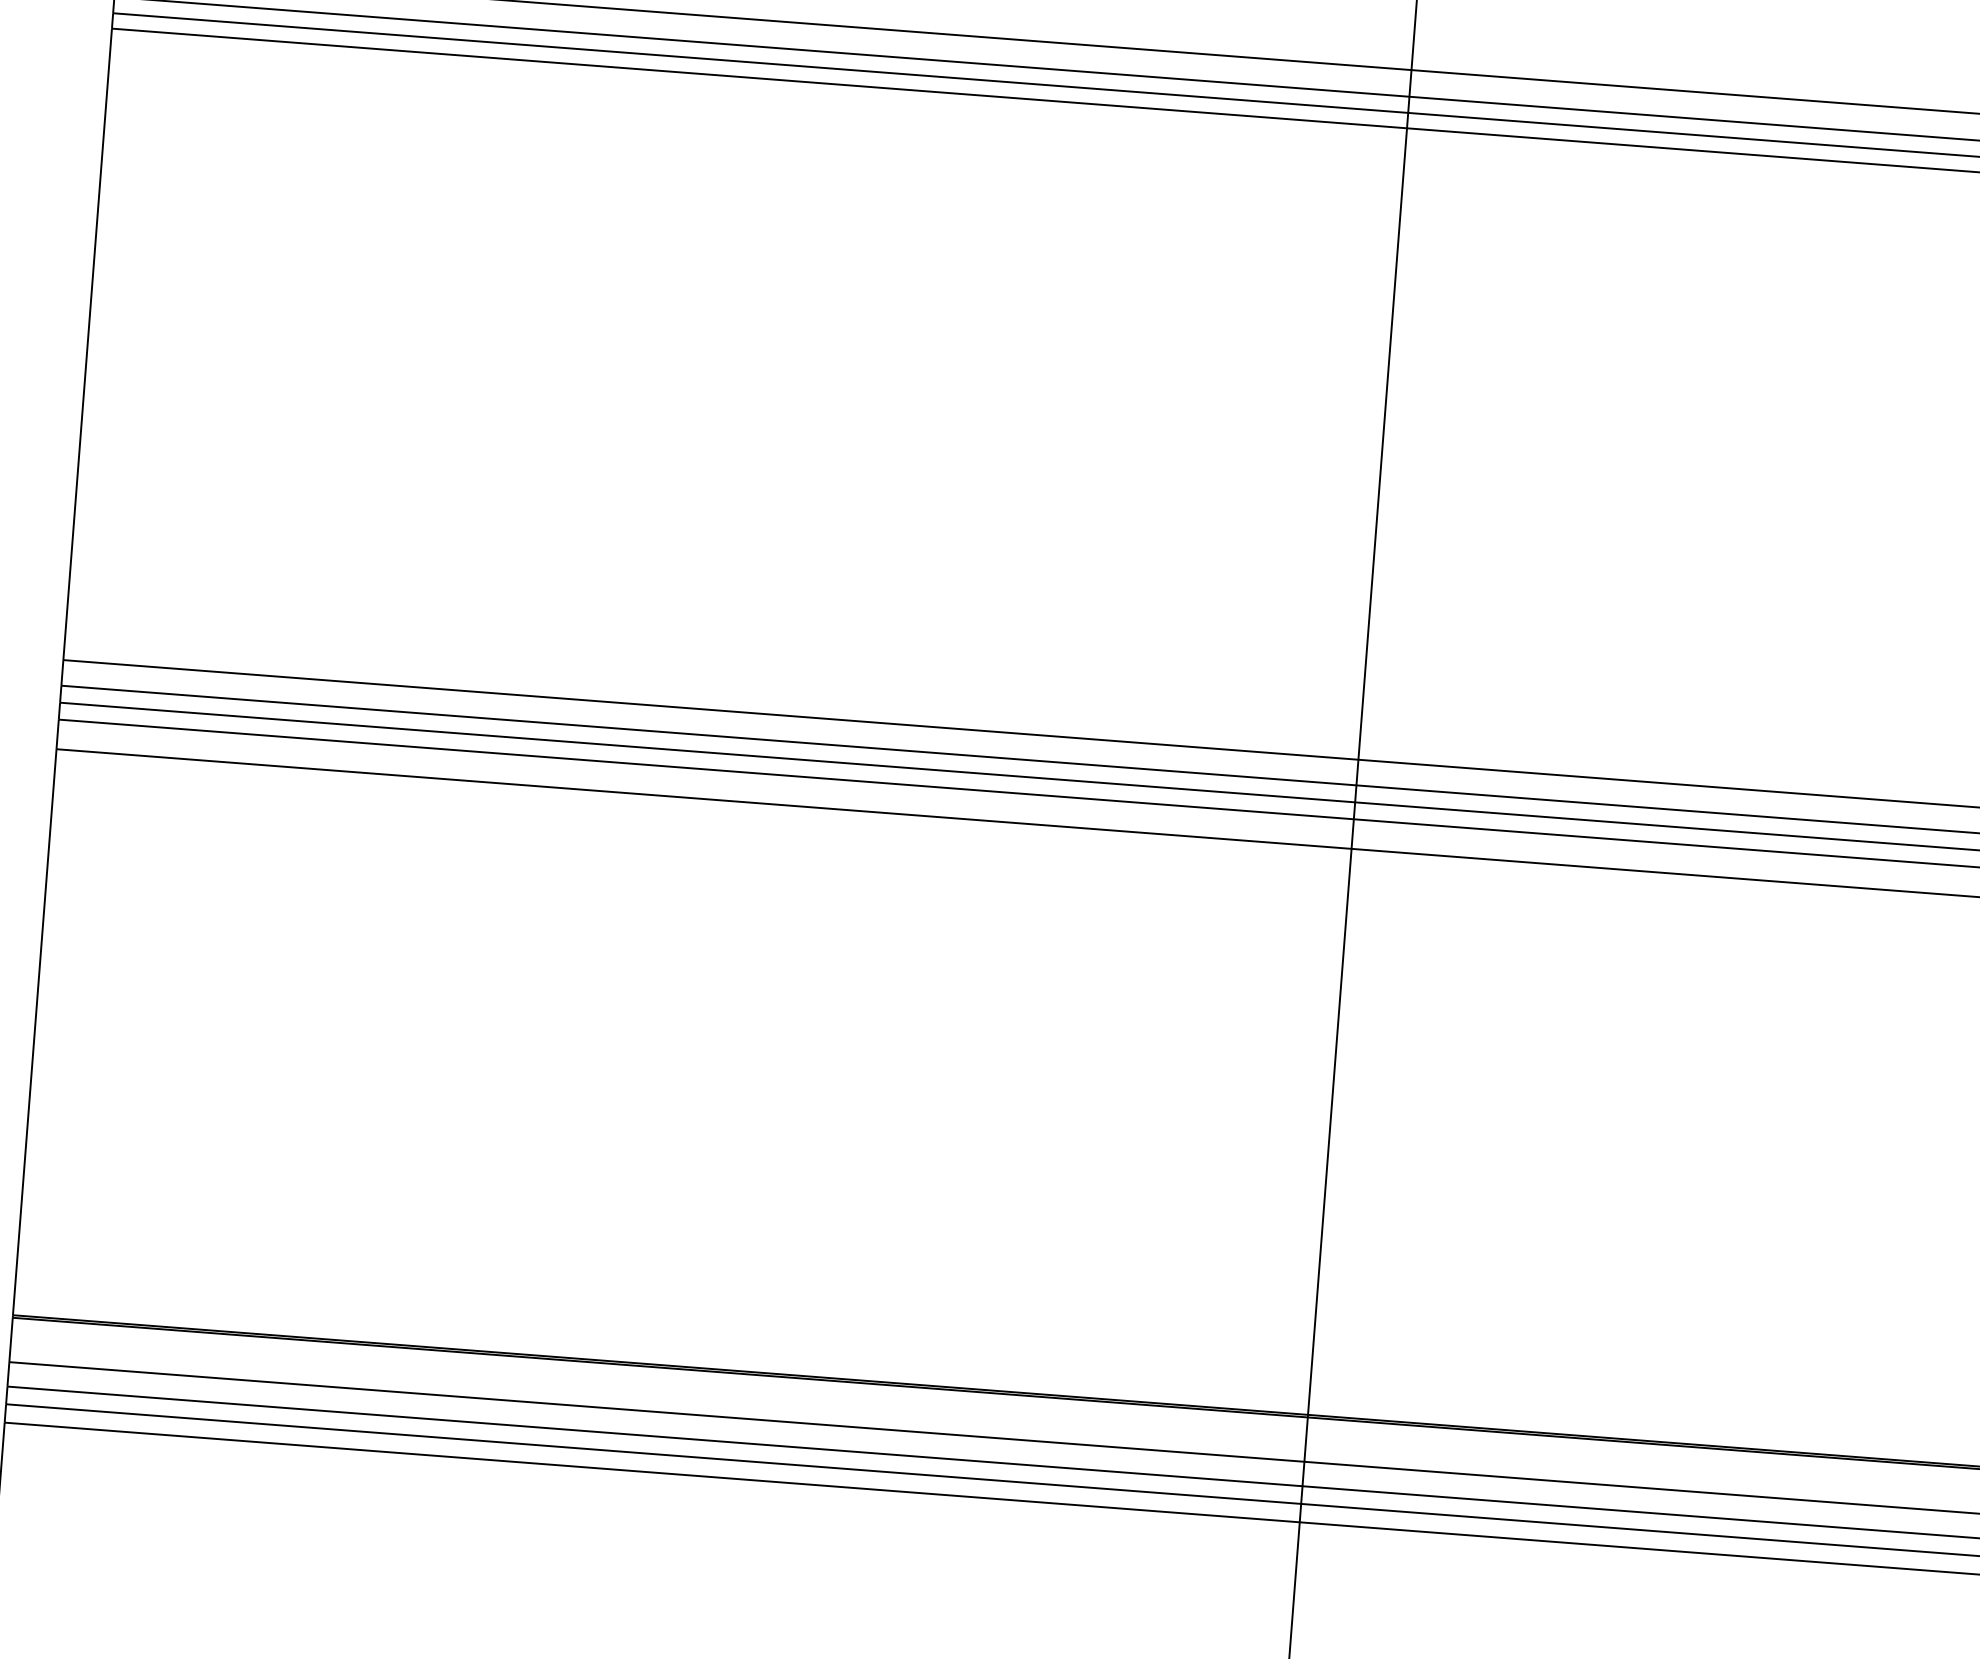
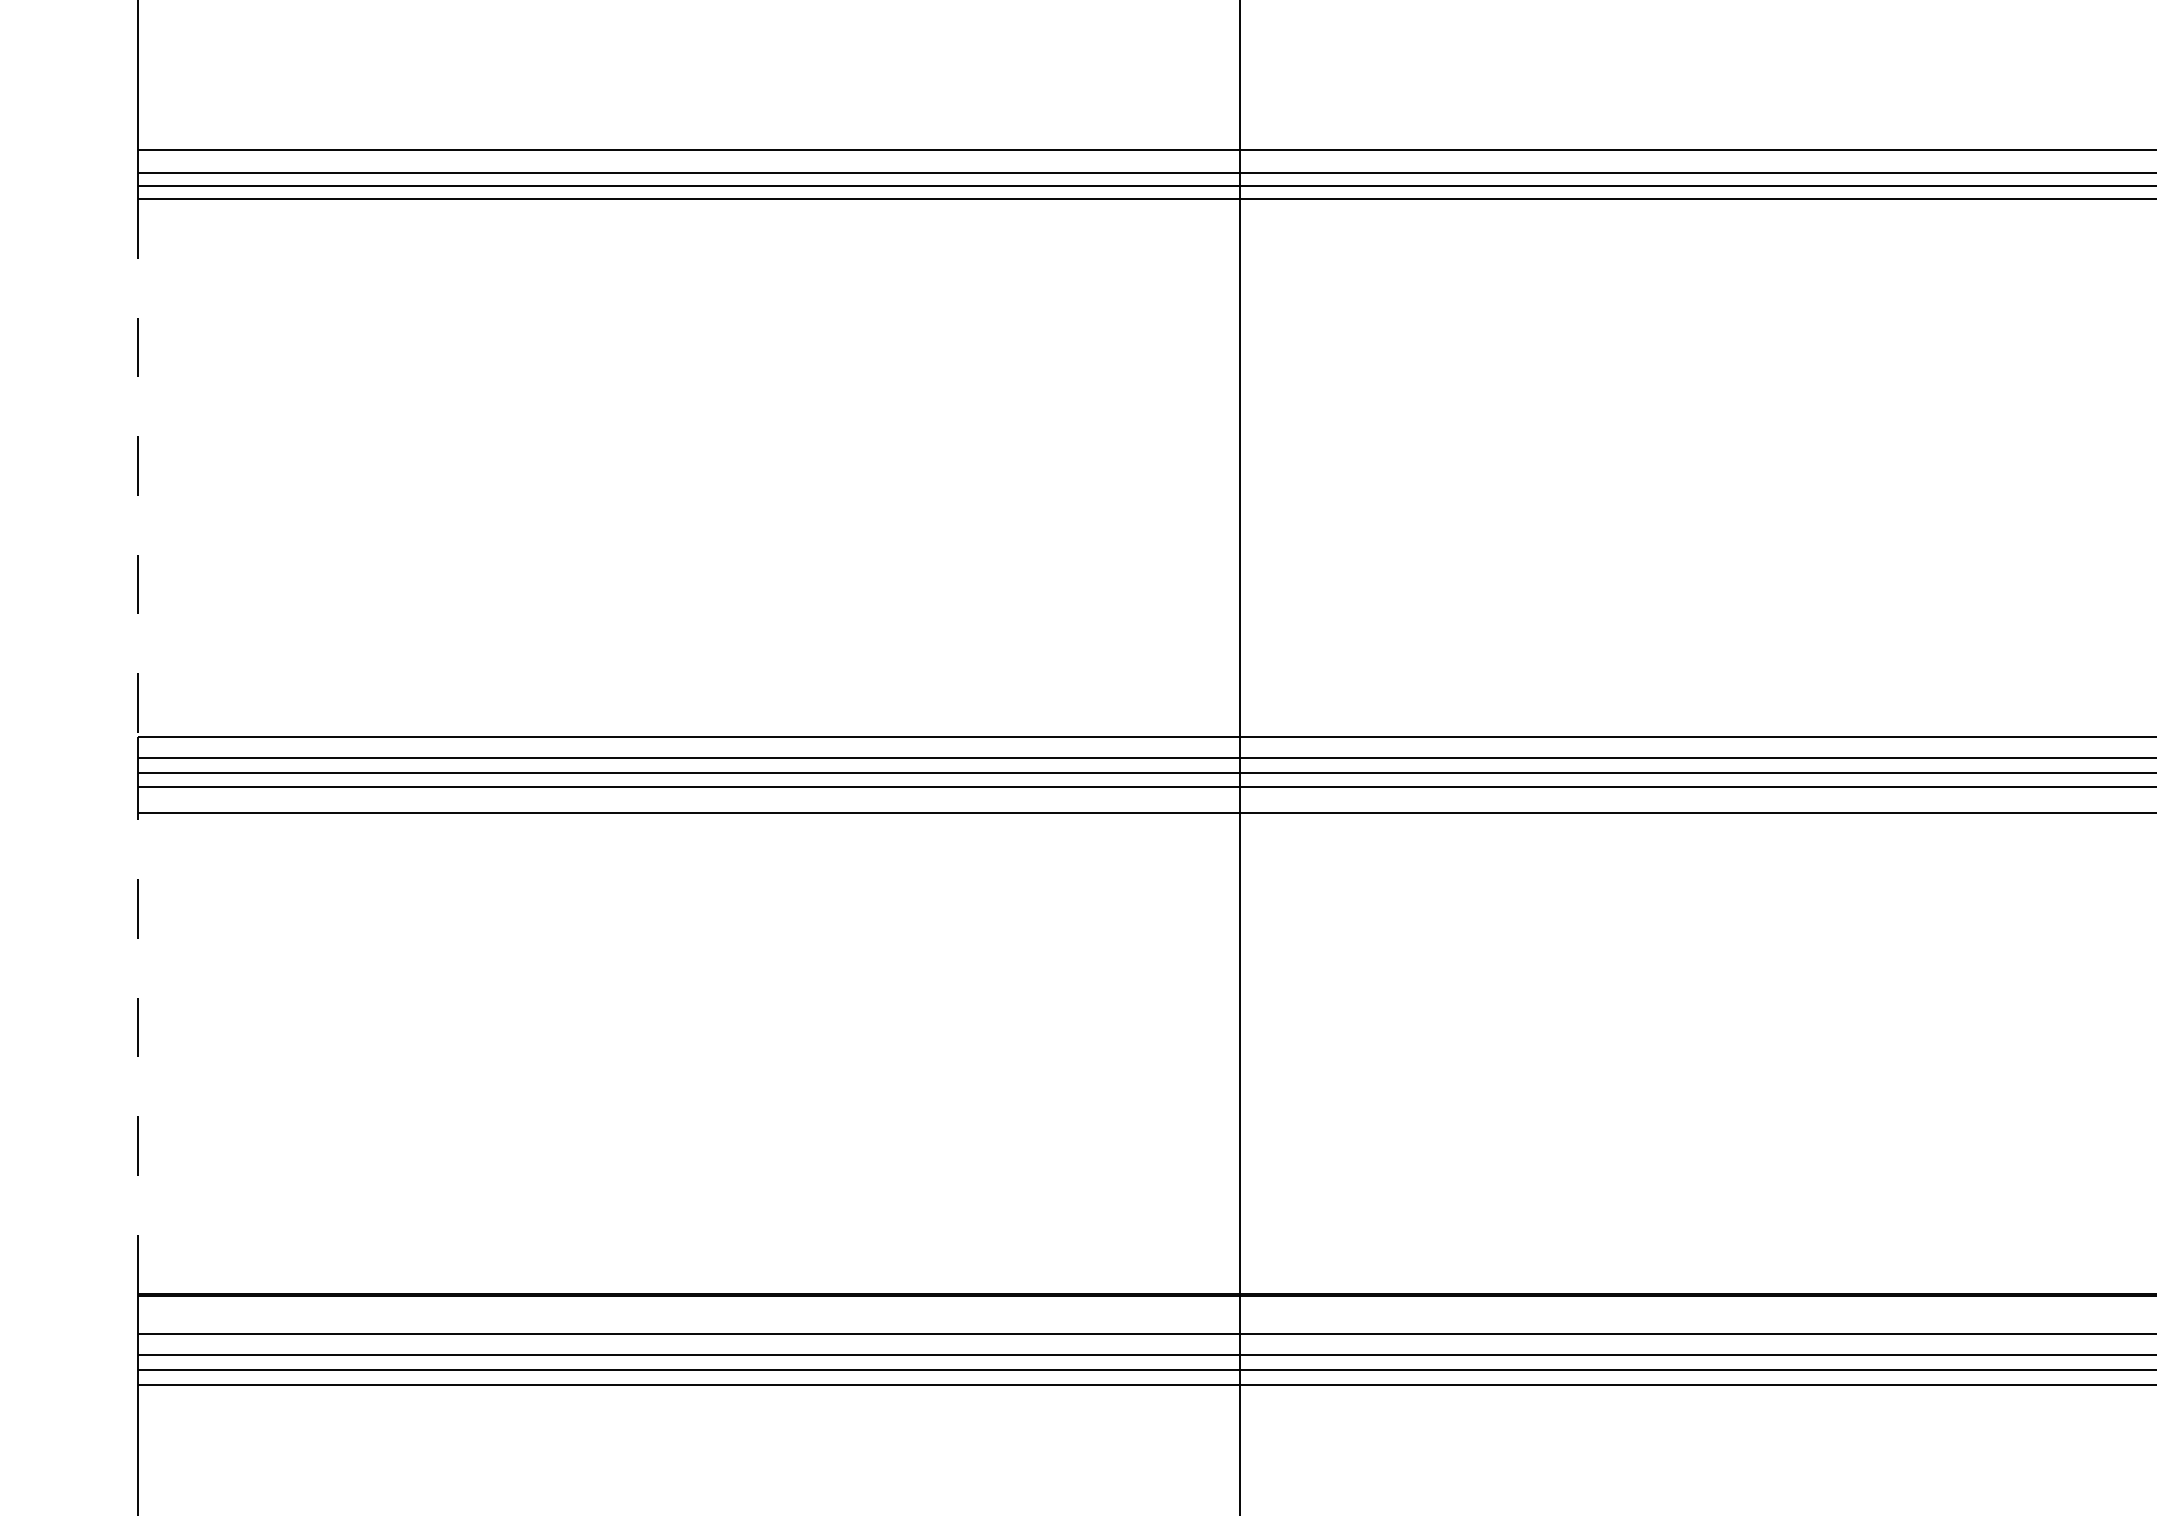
line: (88, 344) -> (138, 468), solid -> dashed
line: (35, 1032) -> (138, 1053), solid -> dashed

